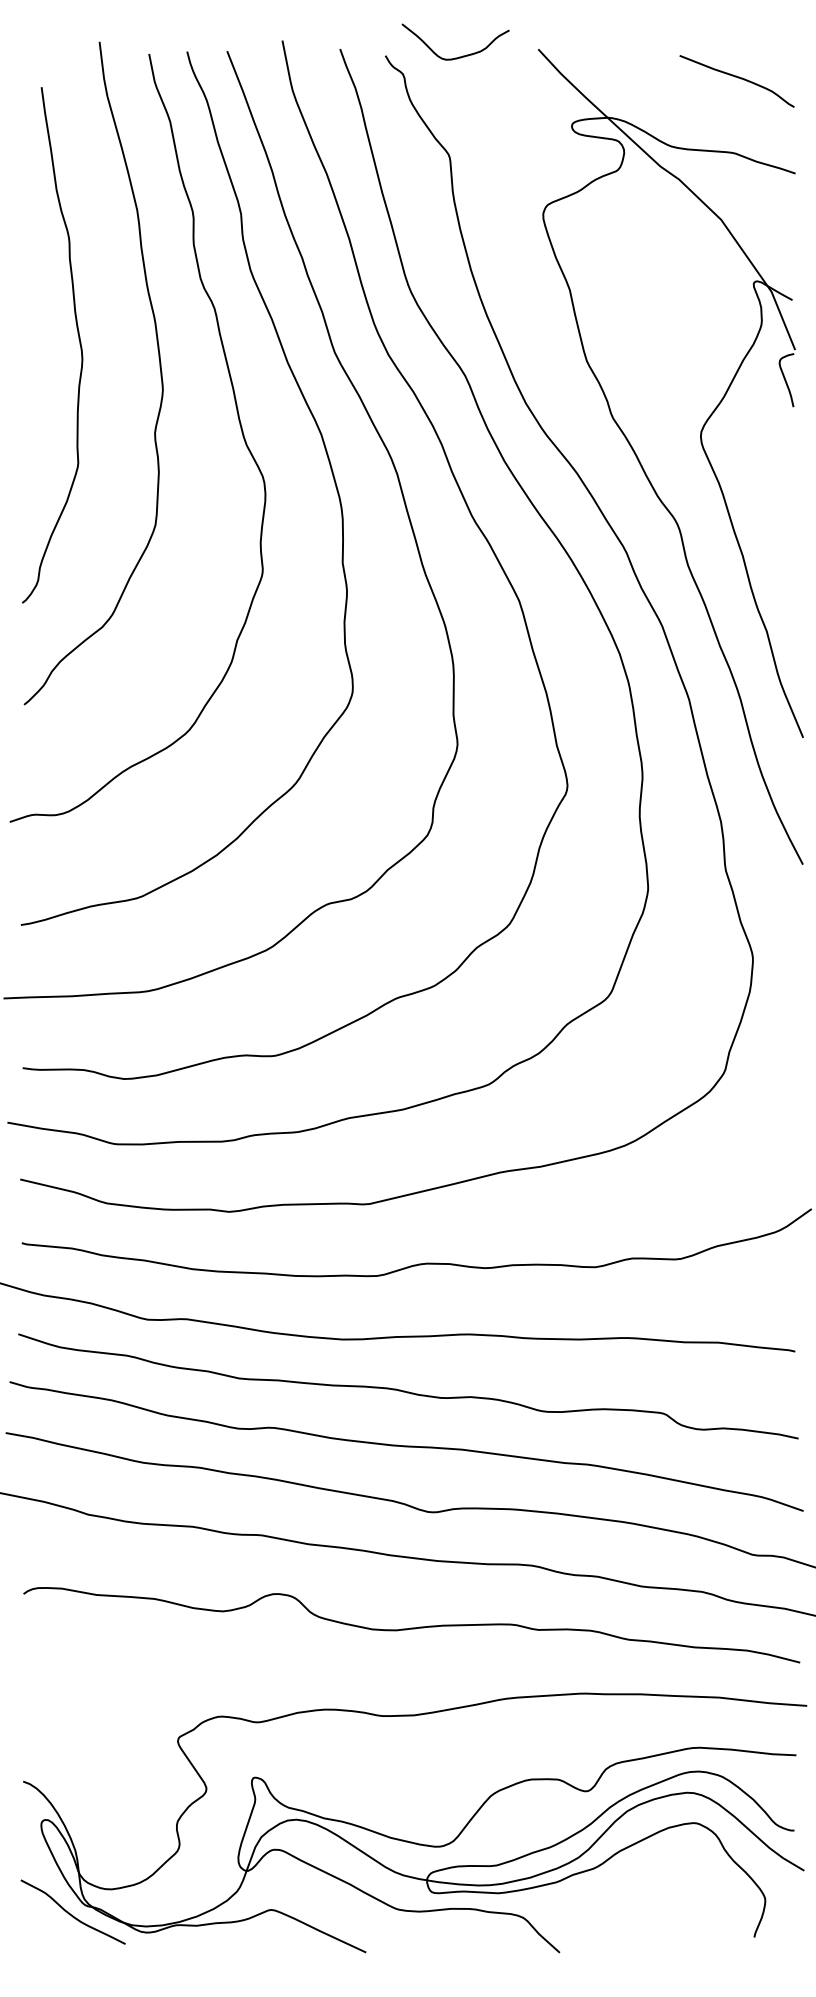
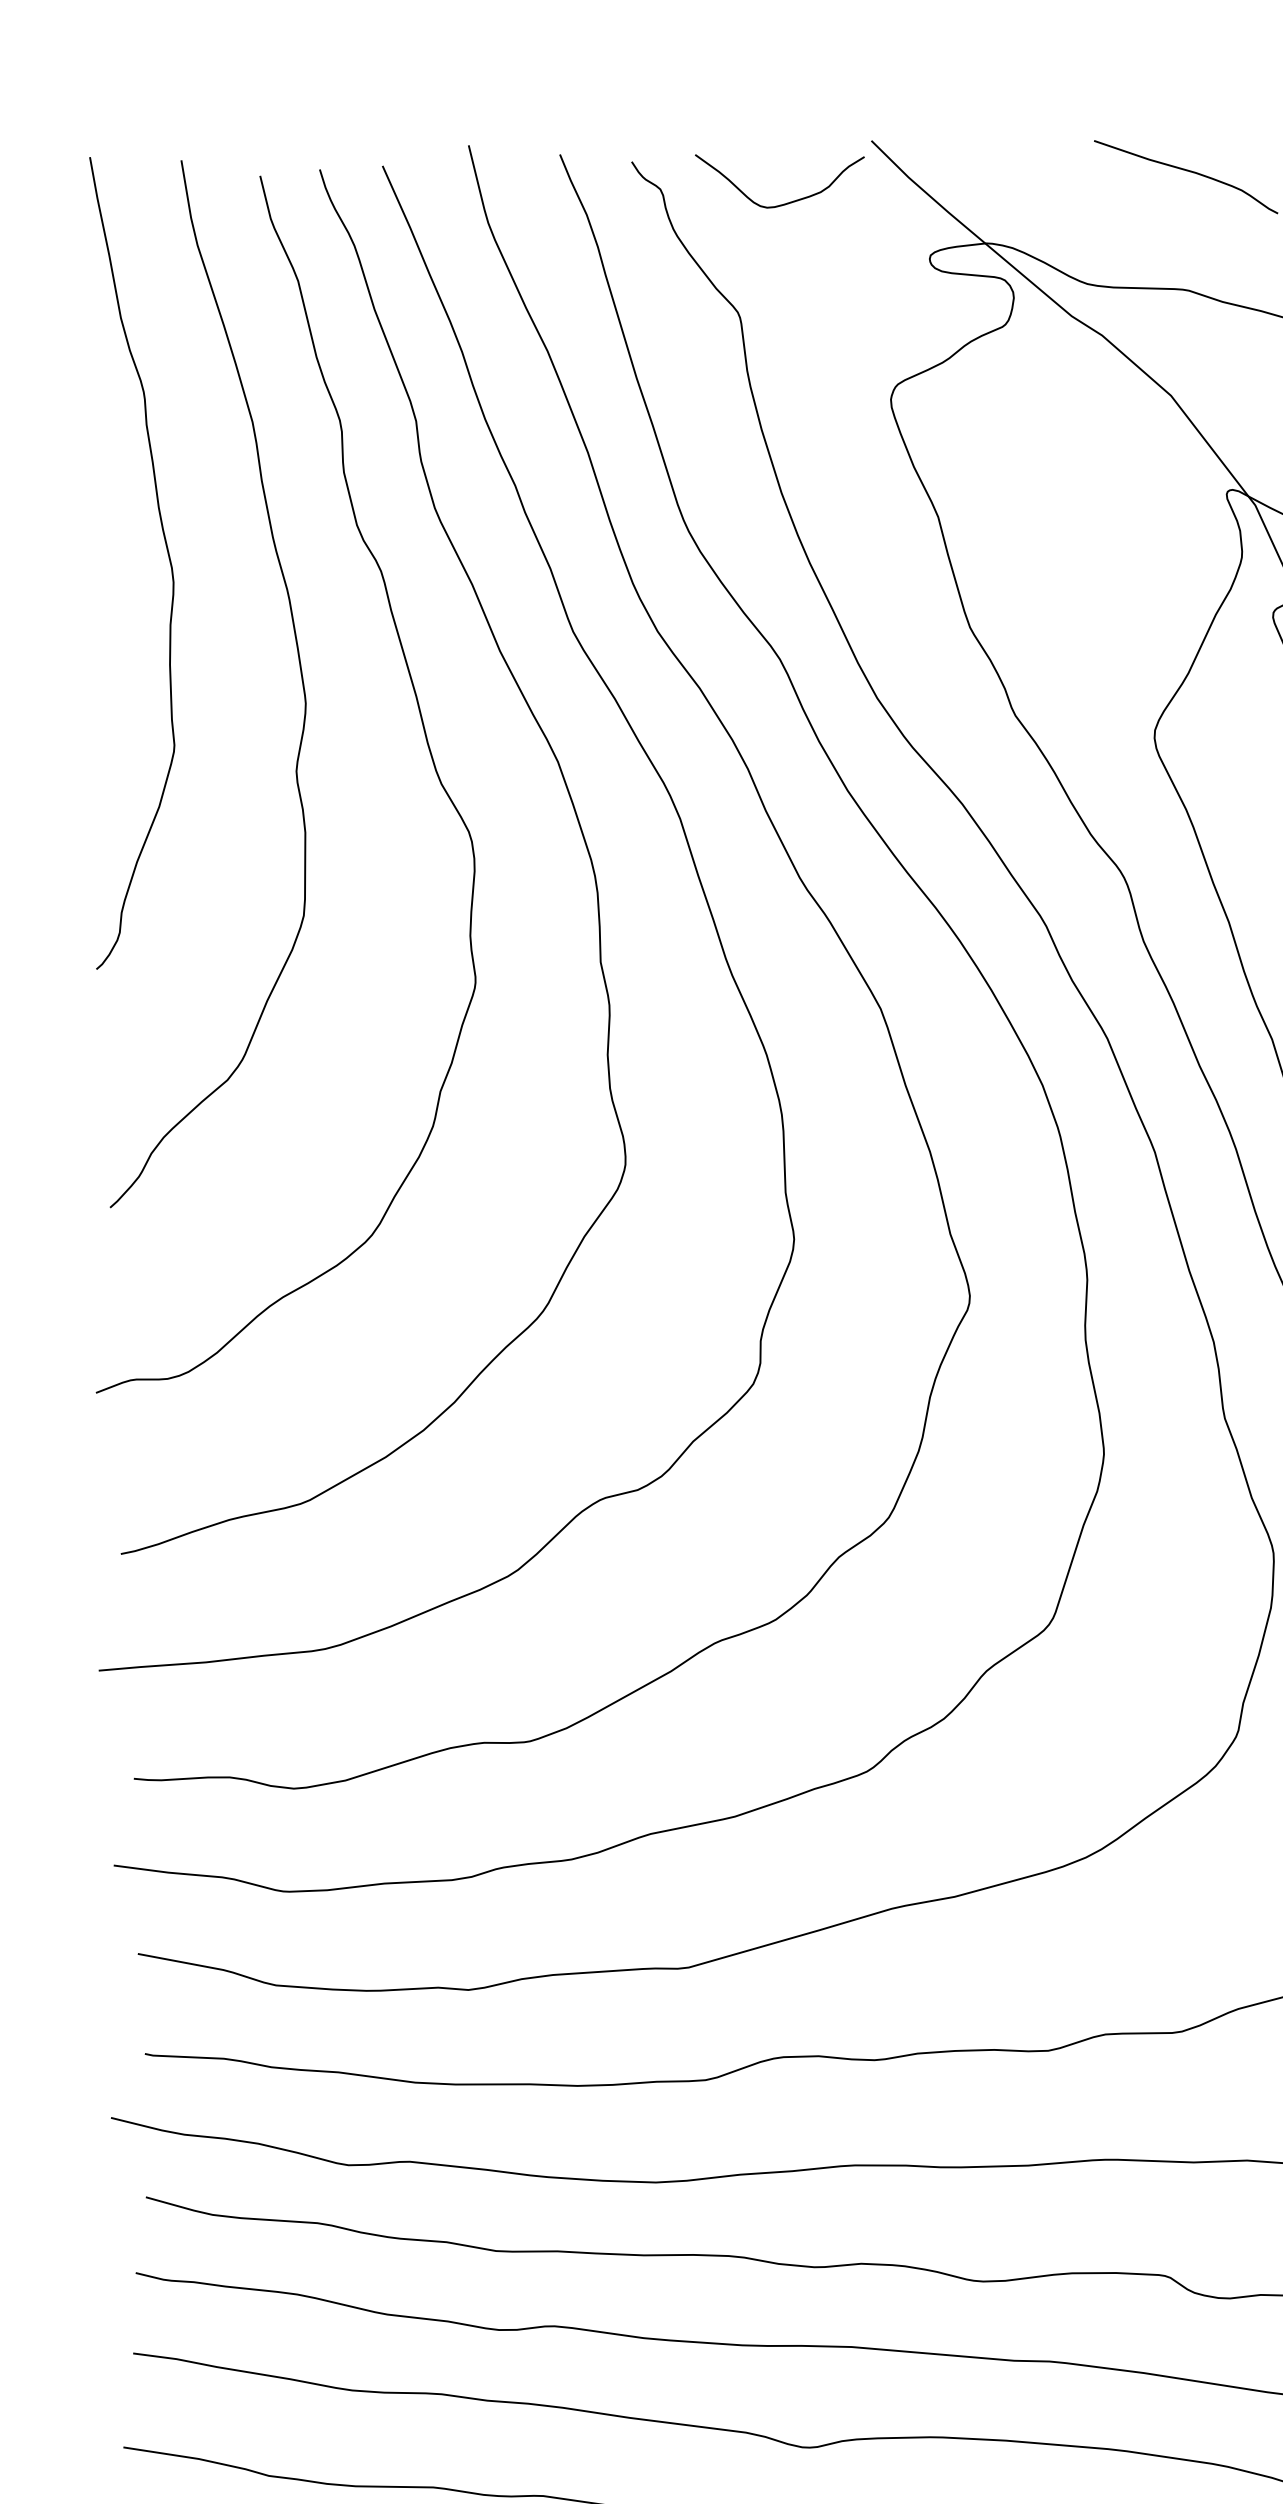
curve: (459, 56) -> (787, 201), moved
curve: (78, 339) -> (165, 551), moved

